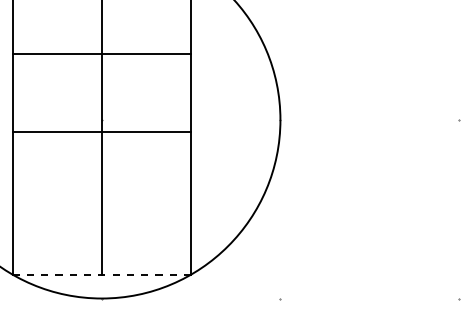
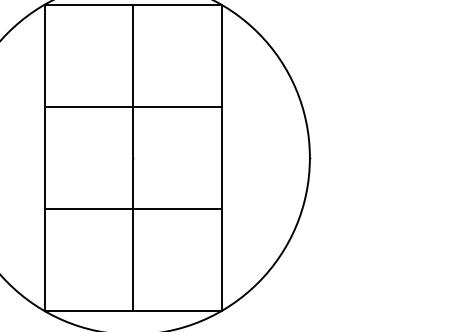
line: (101, 53) -> (132, 106), moved
line: (101, 131) -> (132, 208), moved
line: (102, 275) -> (133, 311), dashed -> solid

